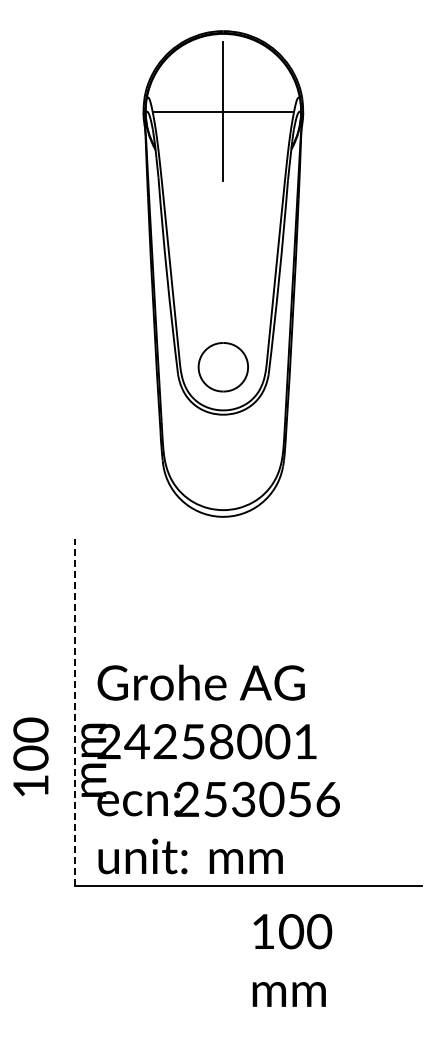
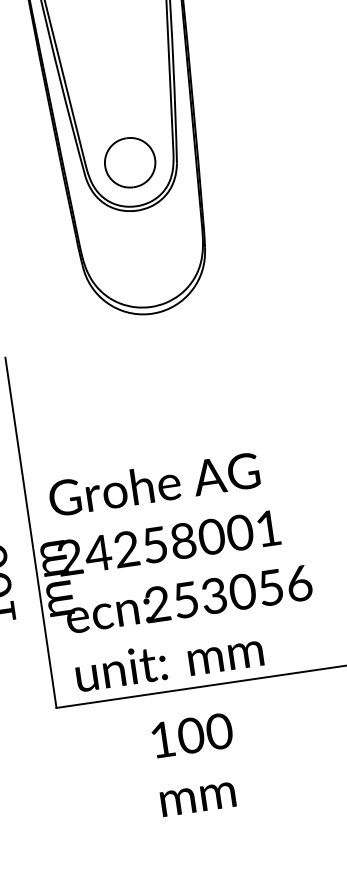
line: (74, 711) -> (30, 532), dashed -> solid
text: (292, 960) -> (196, 764), moved

